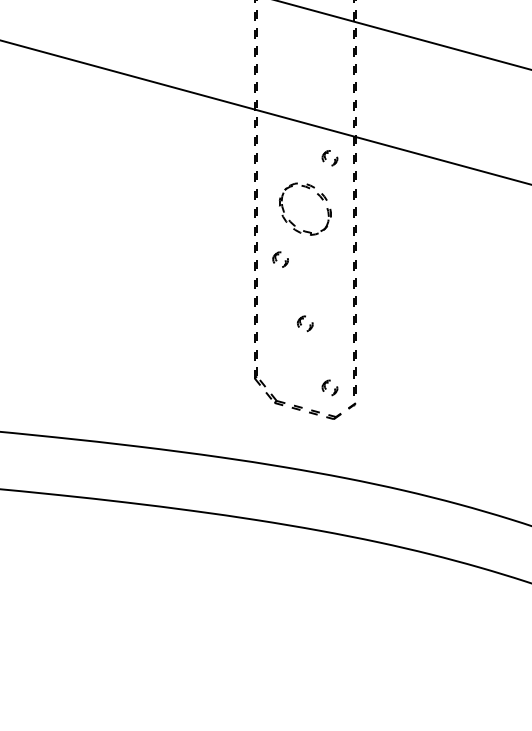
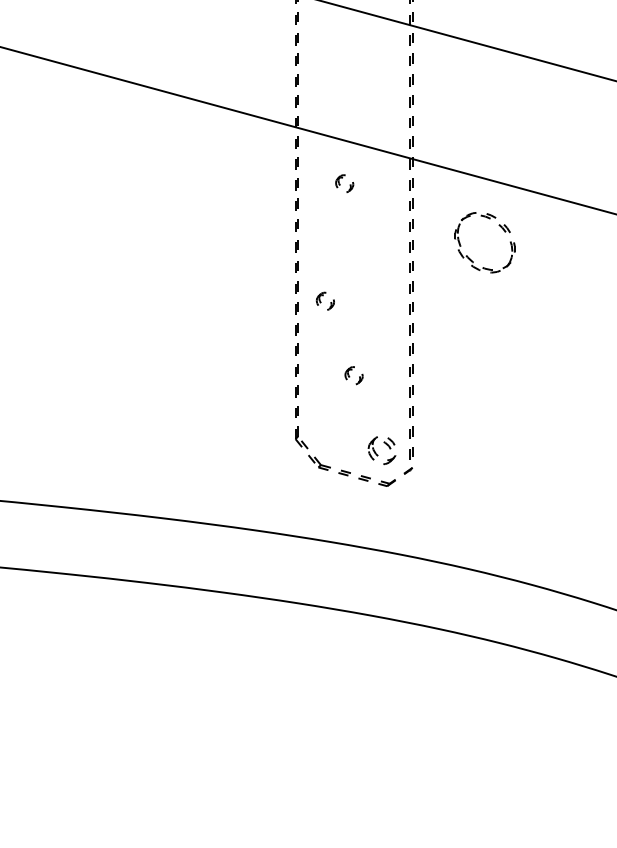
part: (329, 158) -> (344, 183), moved
part: (291, 221) -> (469, 257), moved
part: (329, 387) -> (382, 449), size x1.6

